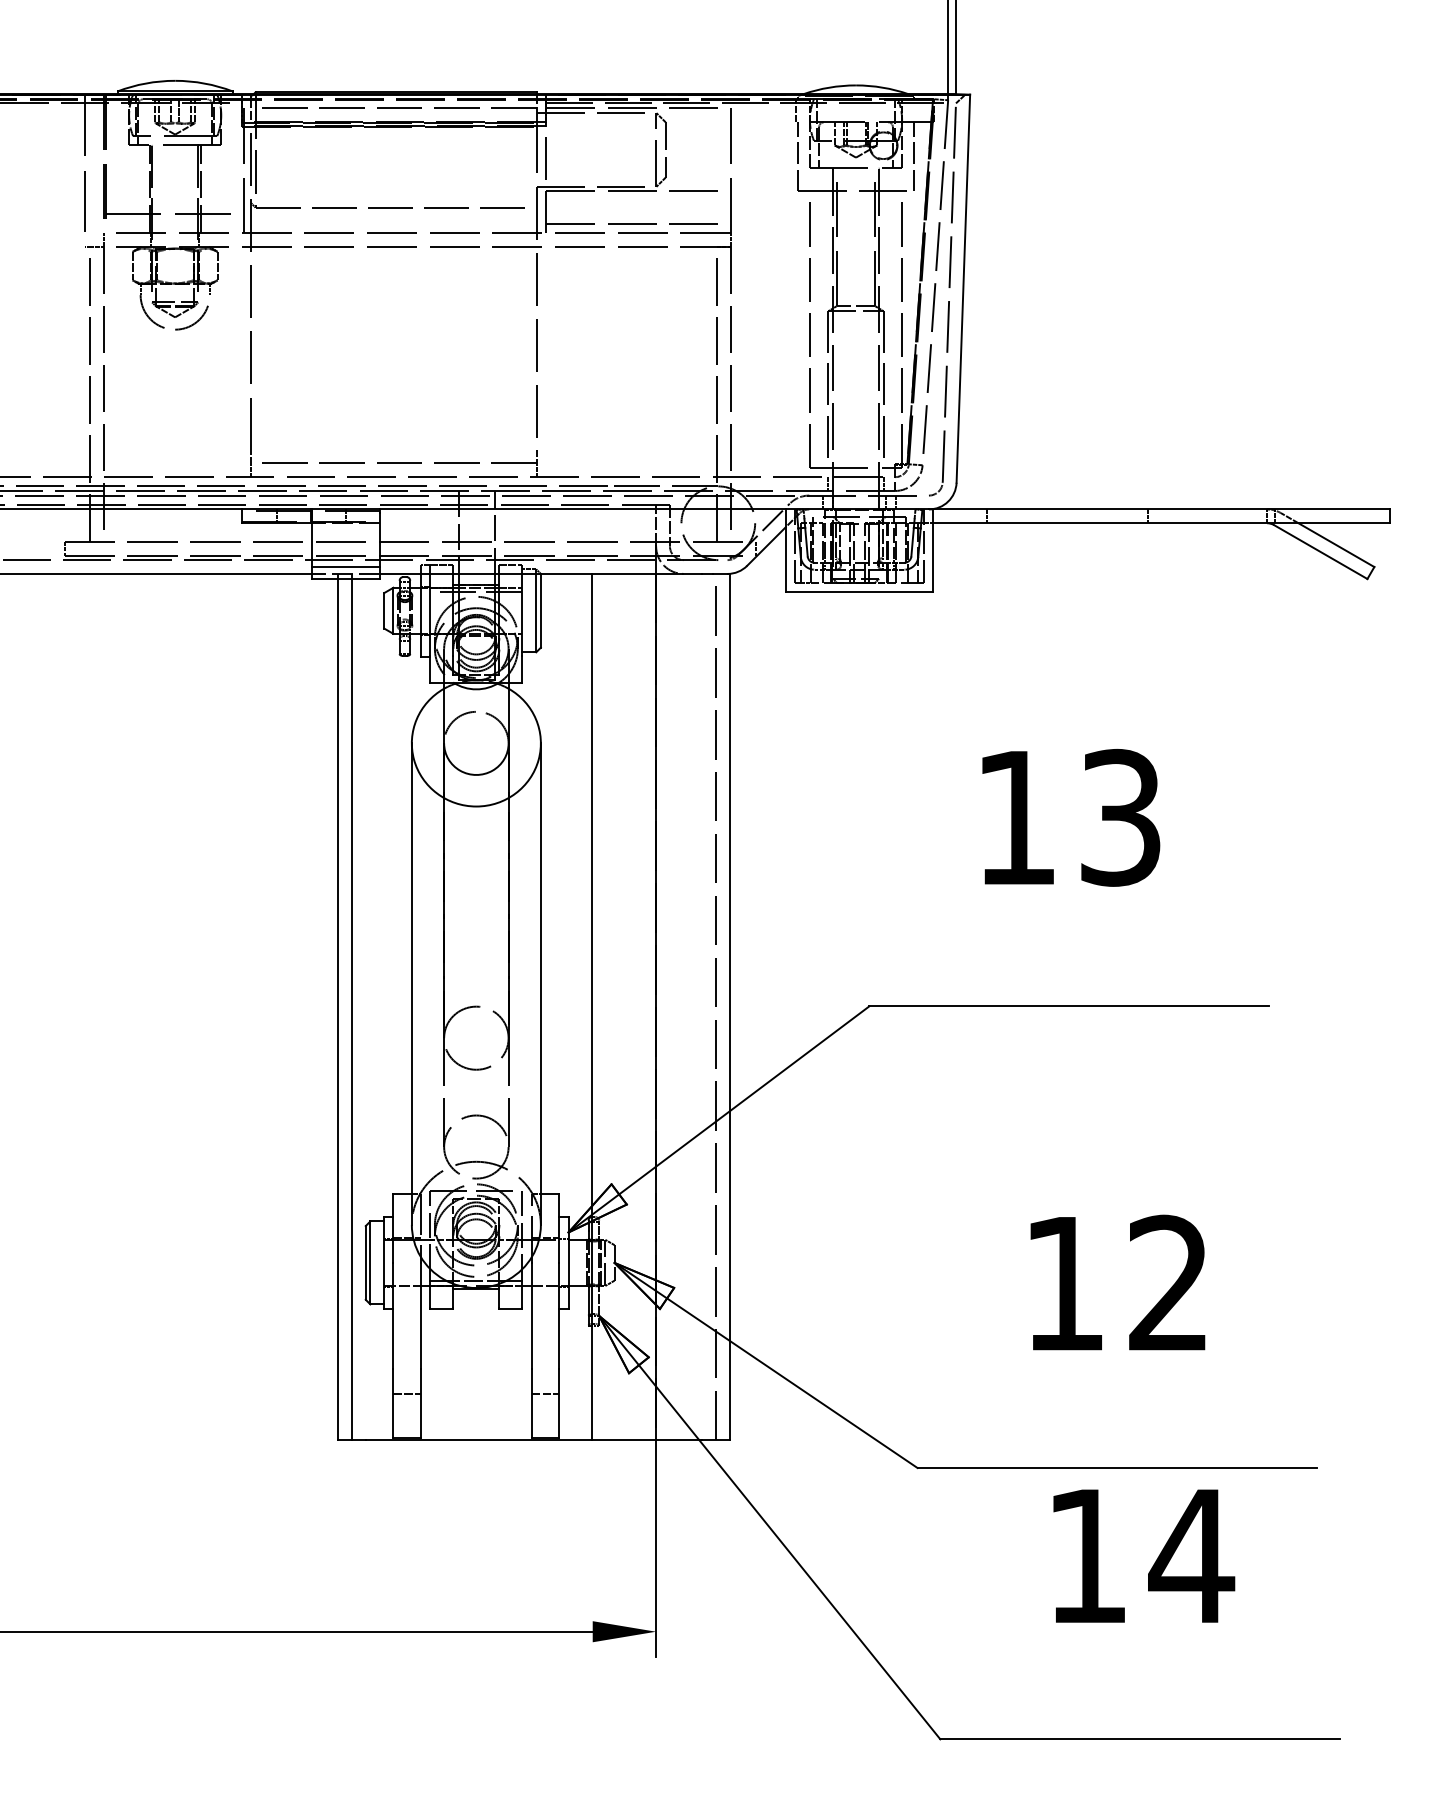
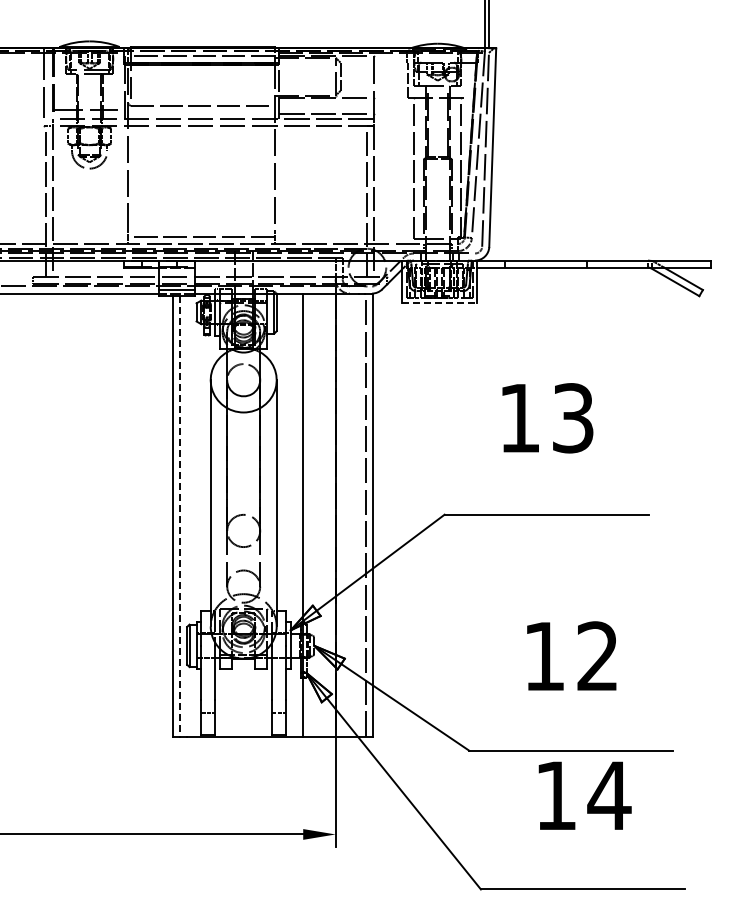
line: (914, 155) -> (467, 79), removed
line: (859, 591) -> (439, 302), solid -> dashed
line: (352, 1009) -> (180, 516), solid -> dashed

